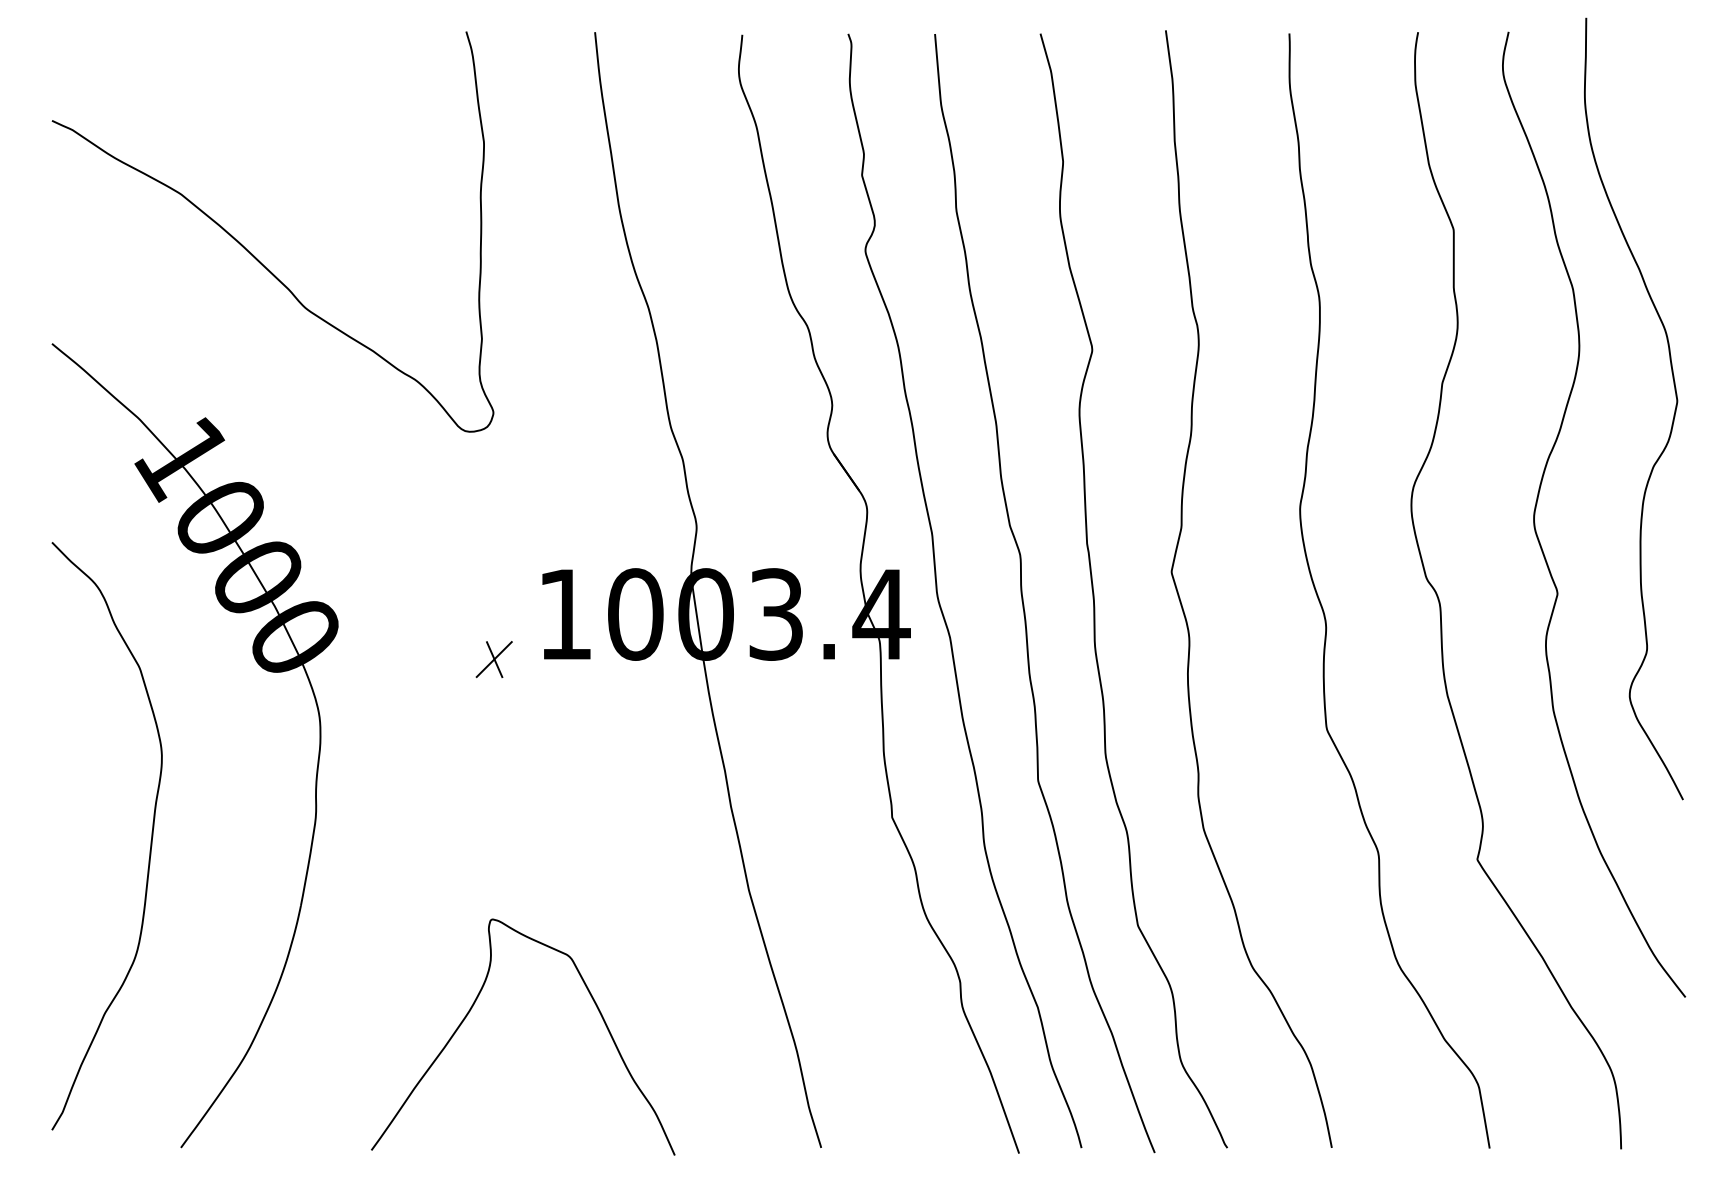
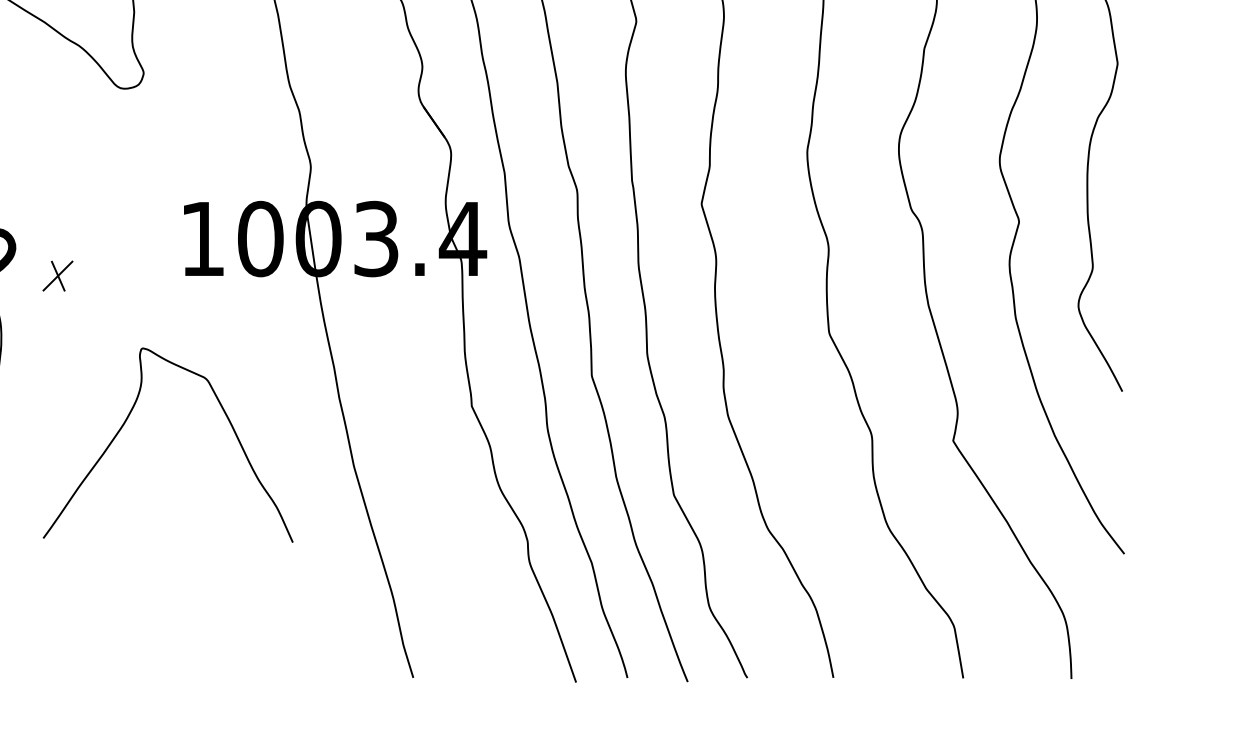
part: (493, 659) -> (57, 276), moved
curve: (472, 1008) -> (126, 421), moved

